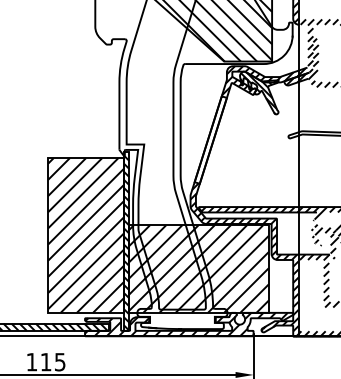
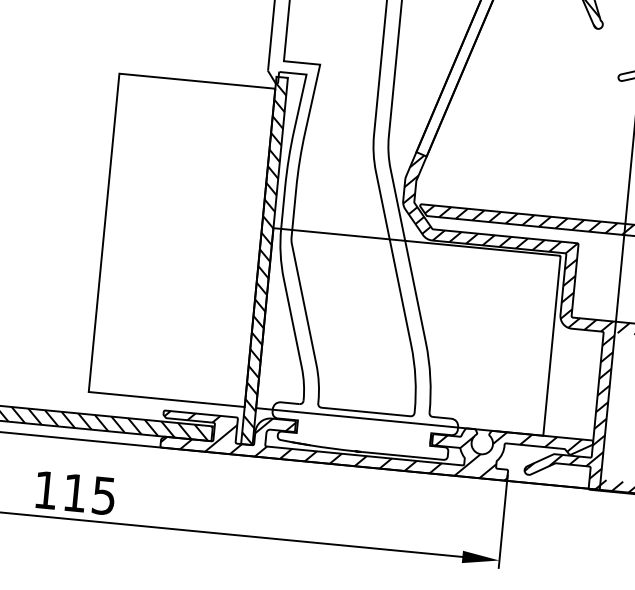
hatch: (85, 235) -> (181, 240), removed
hatch: (198, 268) -> (407, 330), removed

